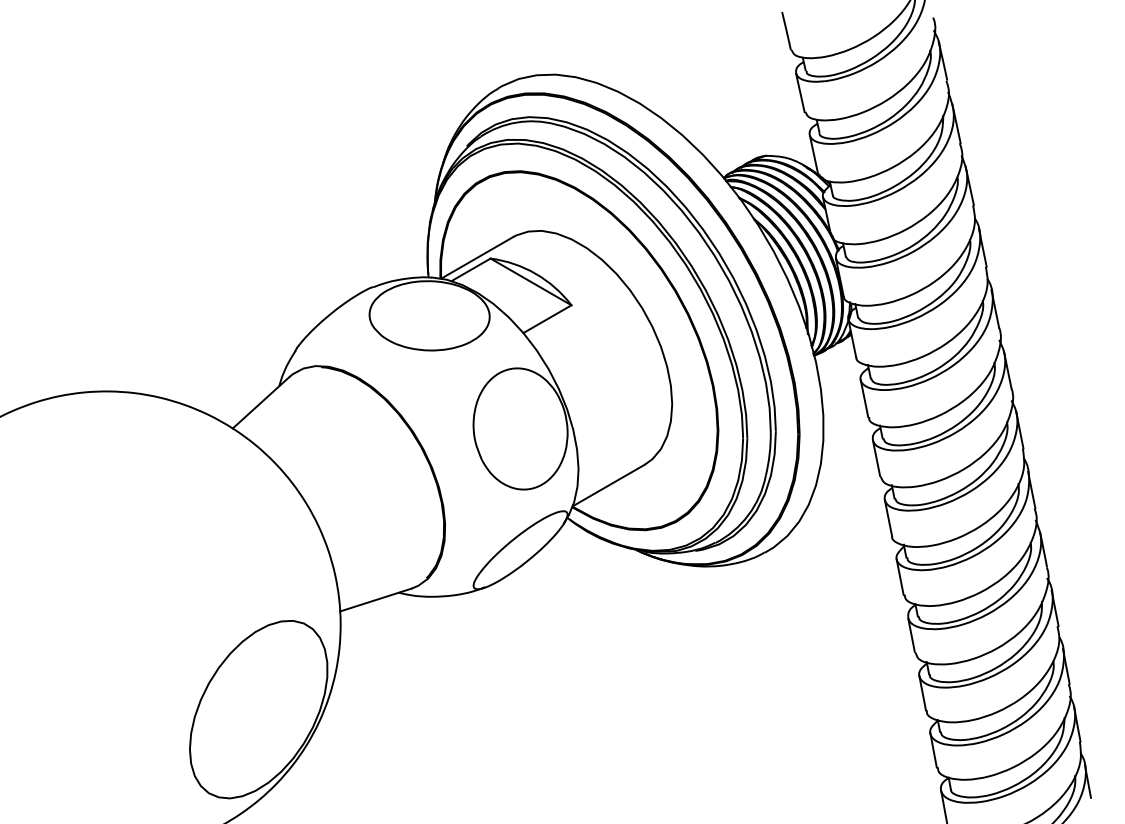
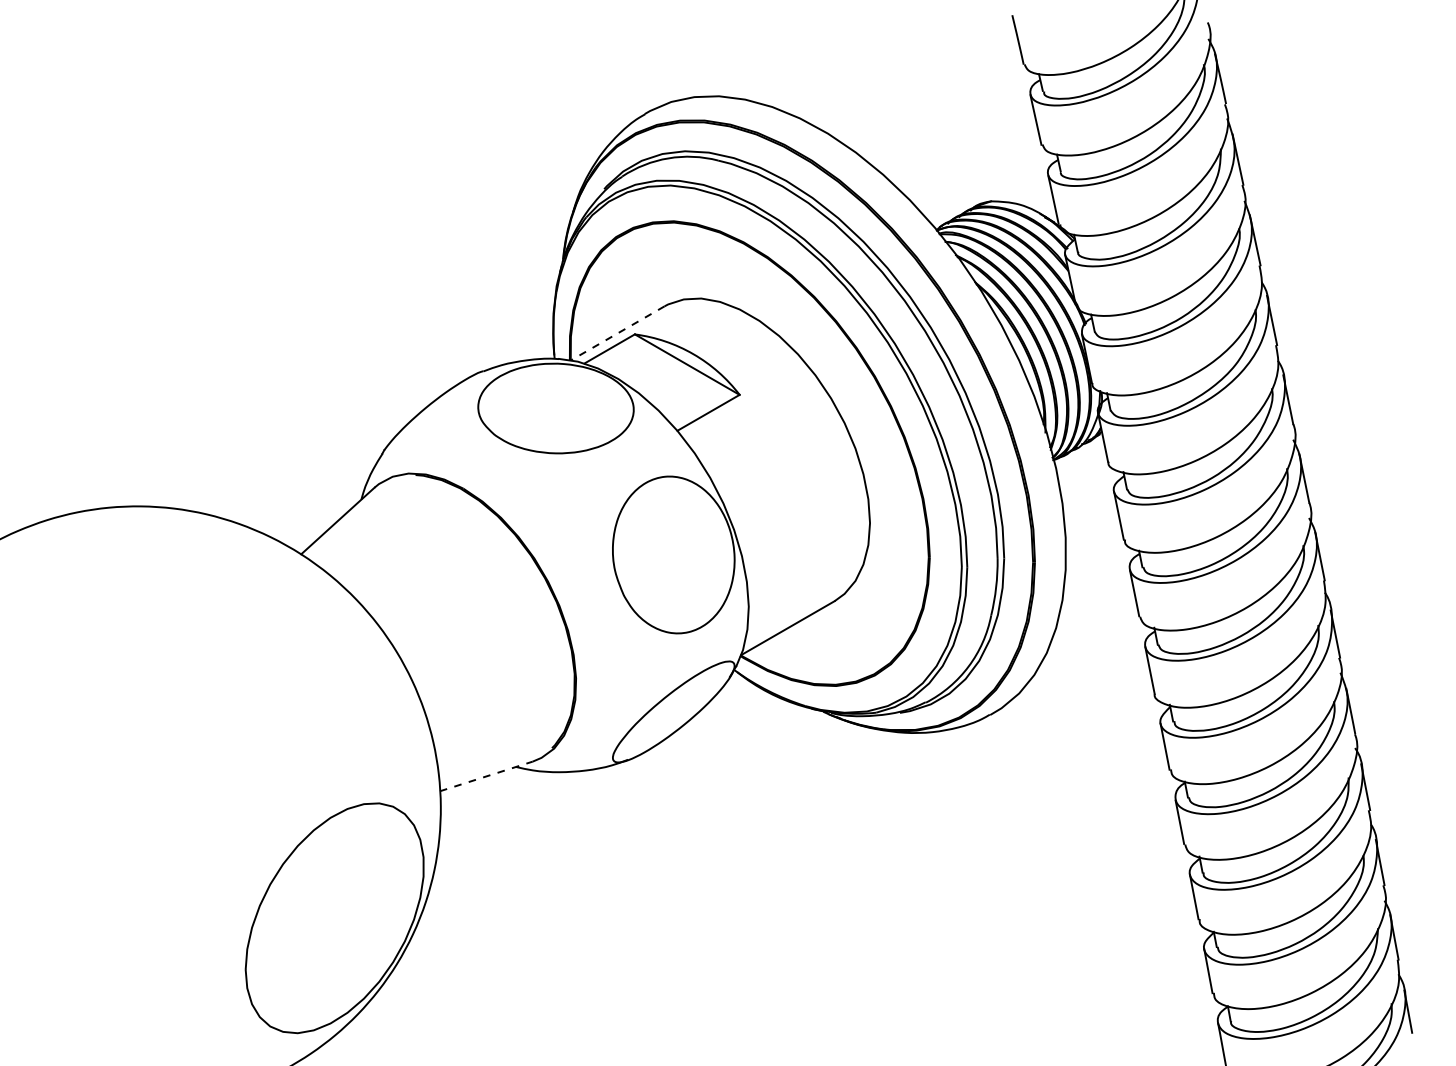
line: (477, 257) -> (617, 333), solid -> dashed
line: (375, 600) -> (486, 776), solid -> dashed

